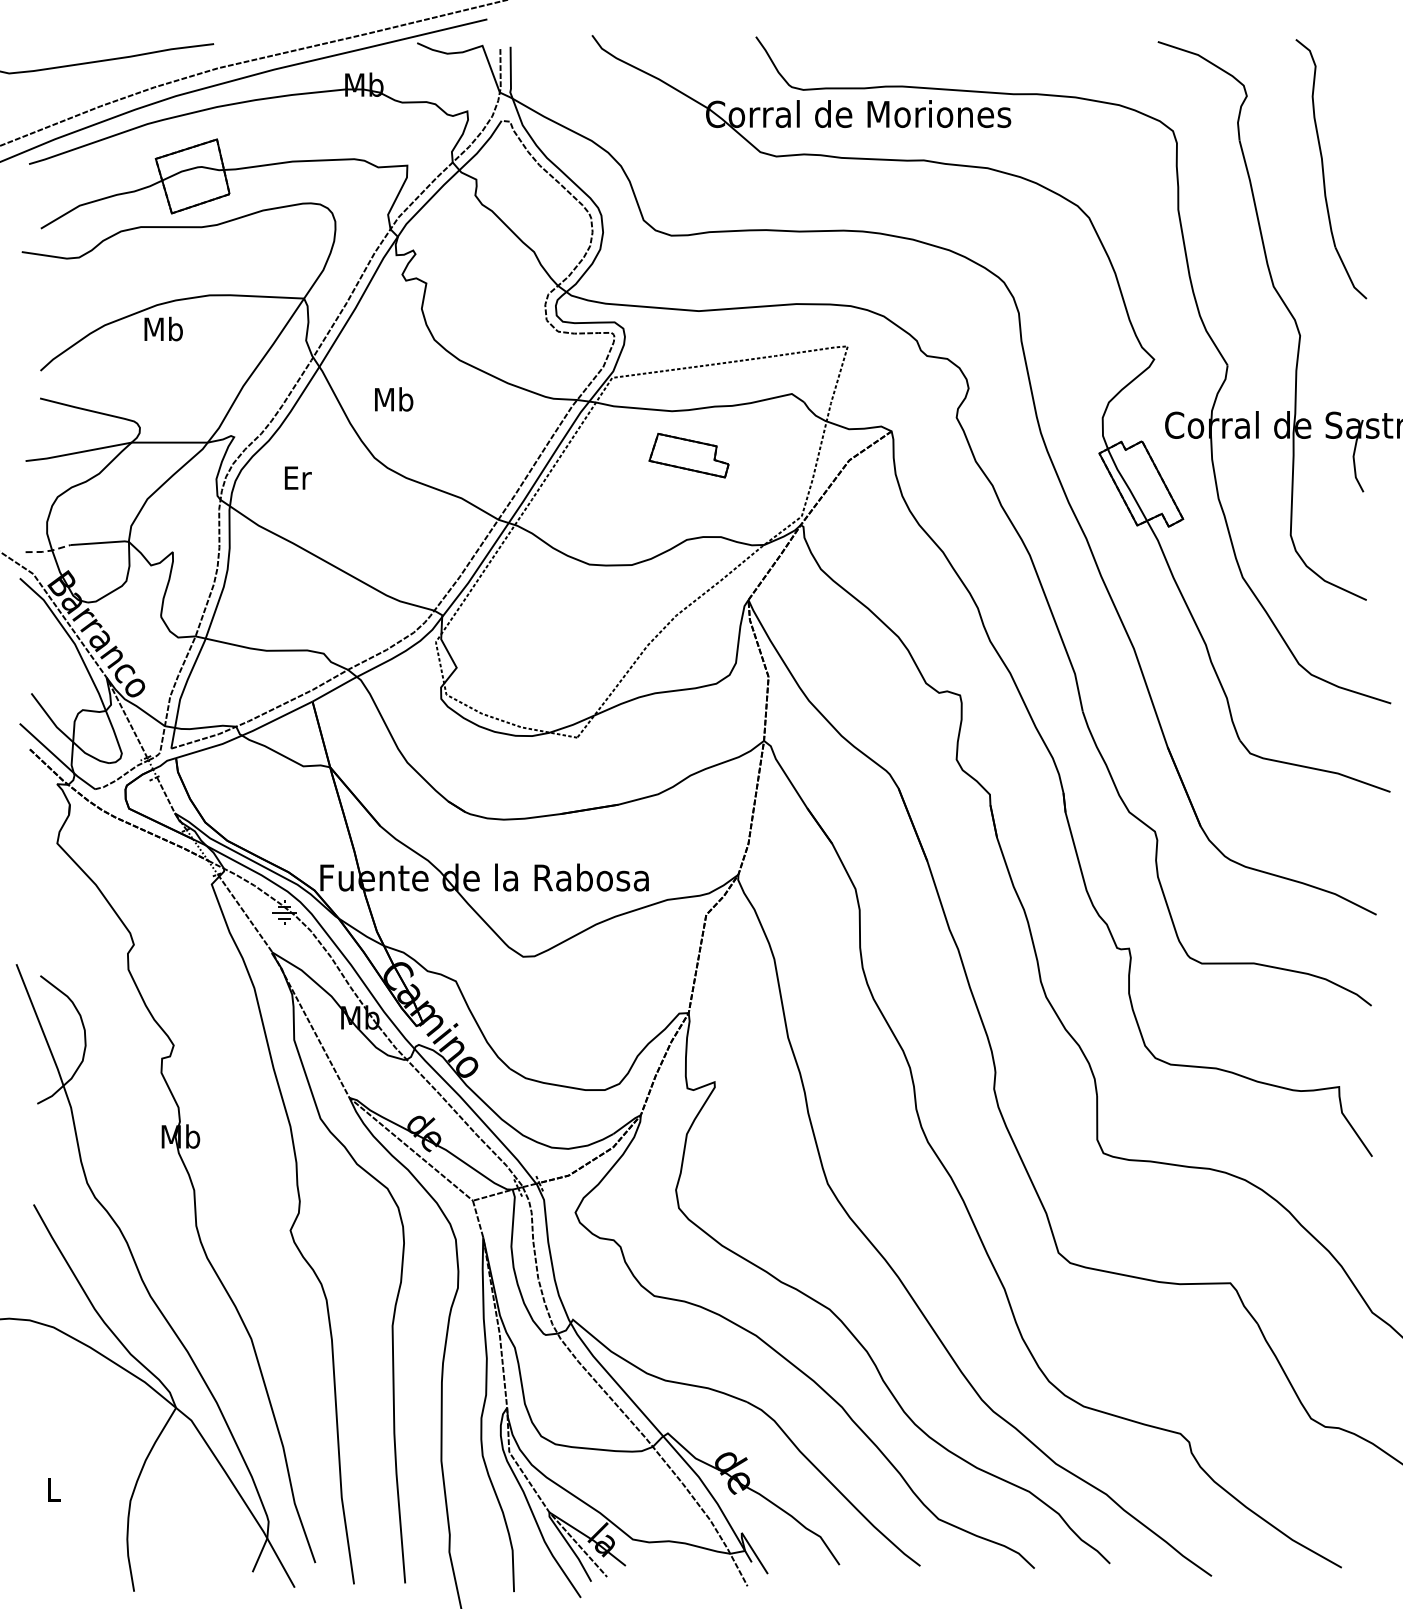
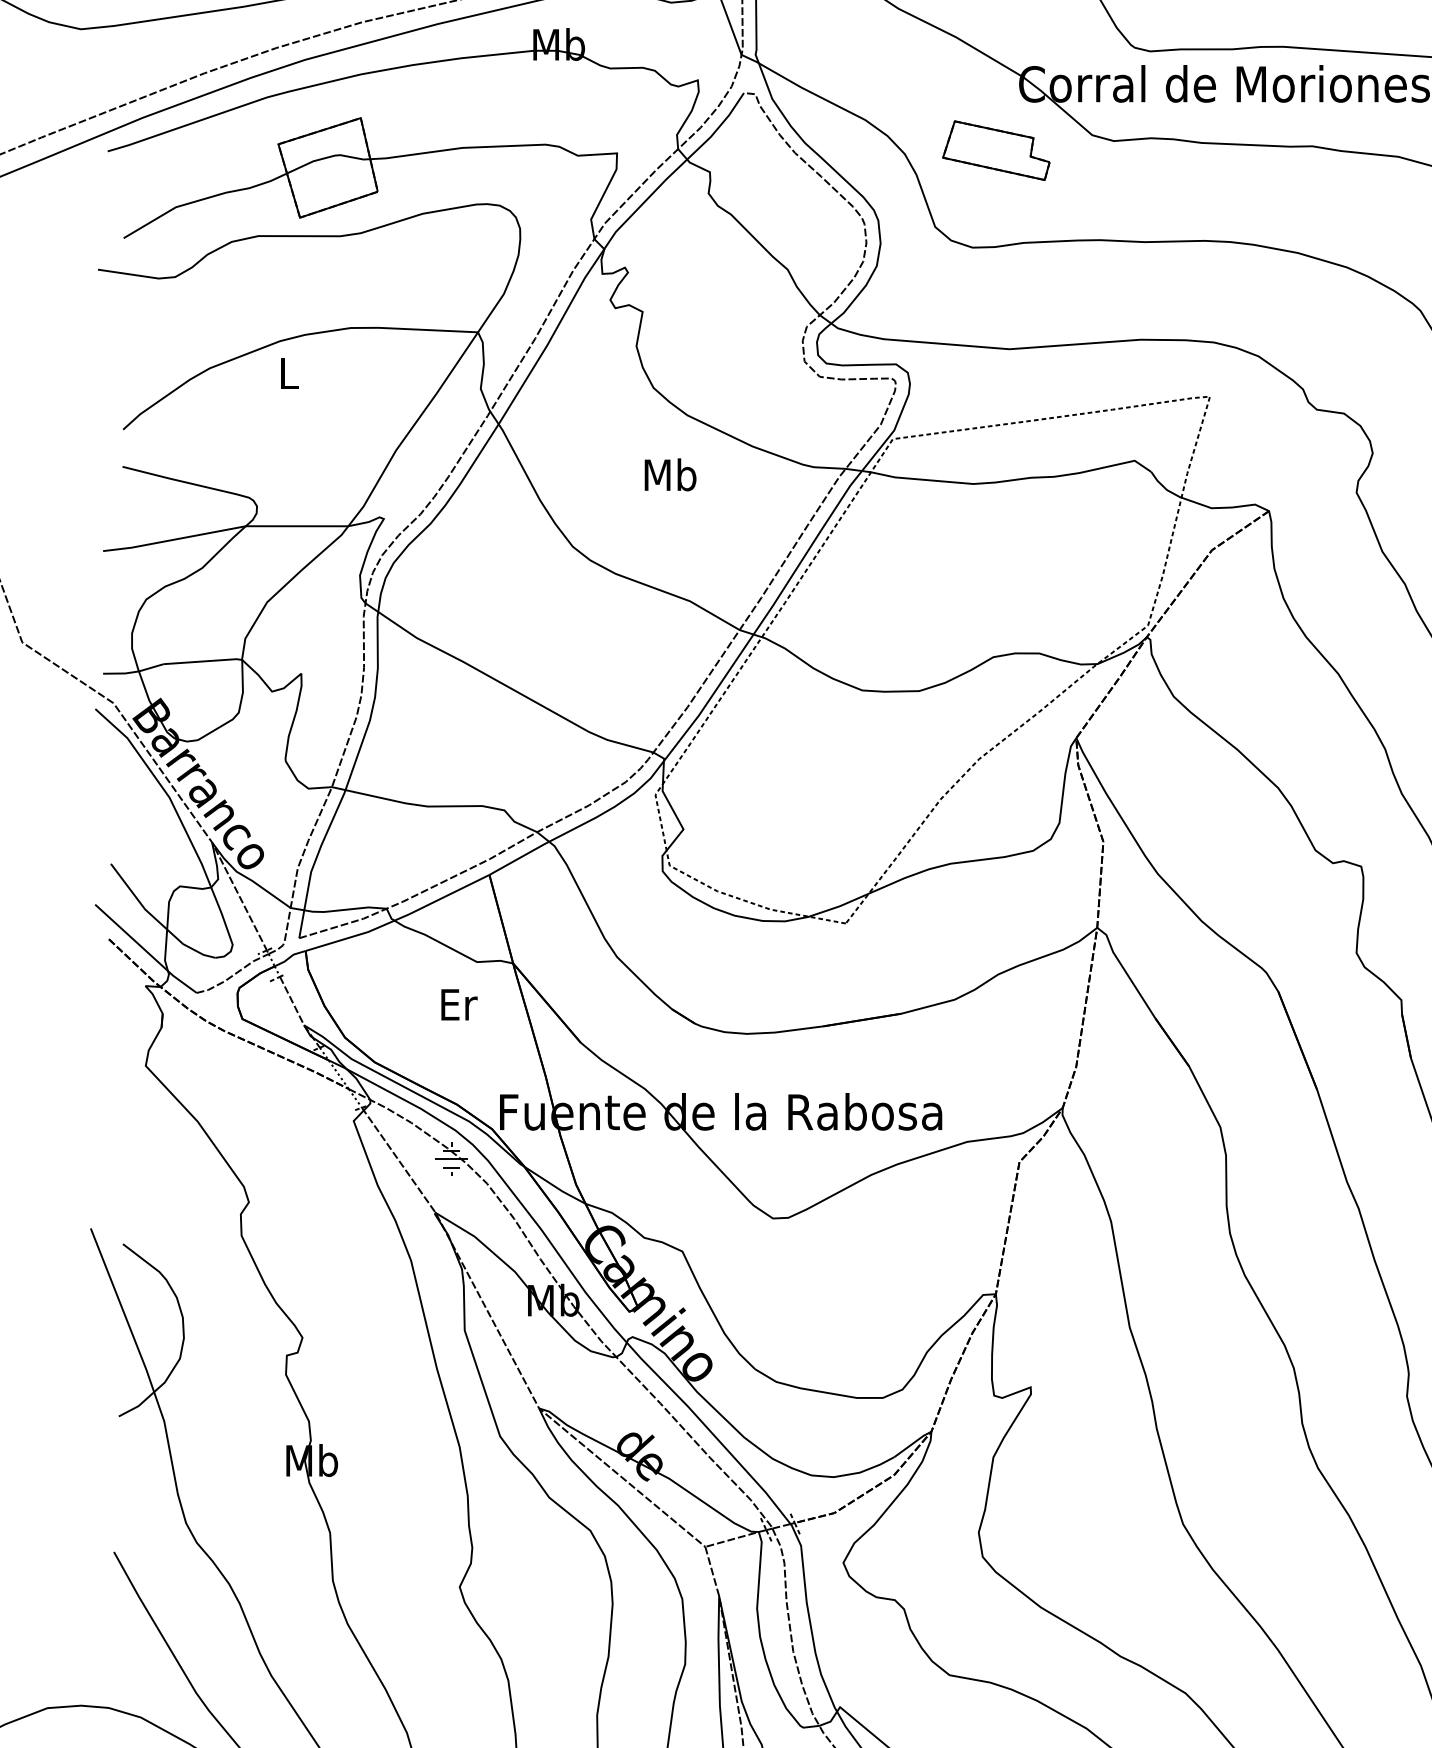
text: (163, 328) -> (288, 372), Mb -> L
text: (394, 399) -> (671, 474), moved
part: (688, 455) -> (995, 150), moved
text: (298, 477) -> (459, 1004), moved
line: (48, 551) -> (133, 672), dashed -> solid

